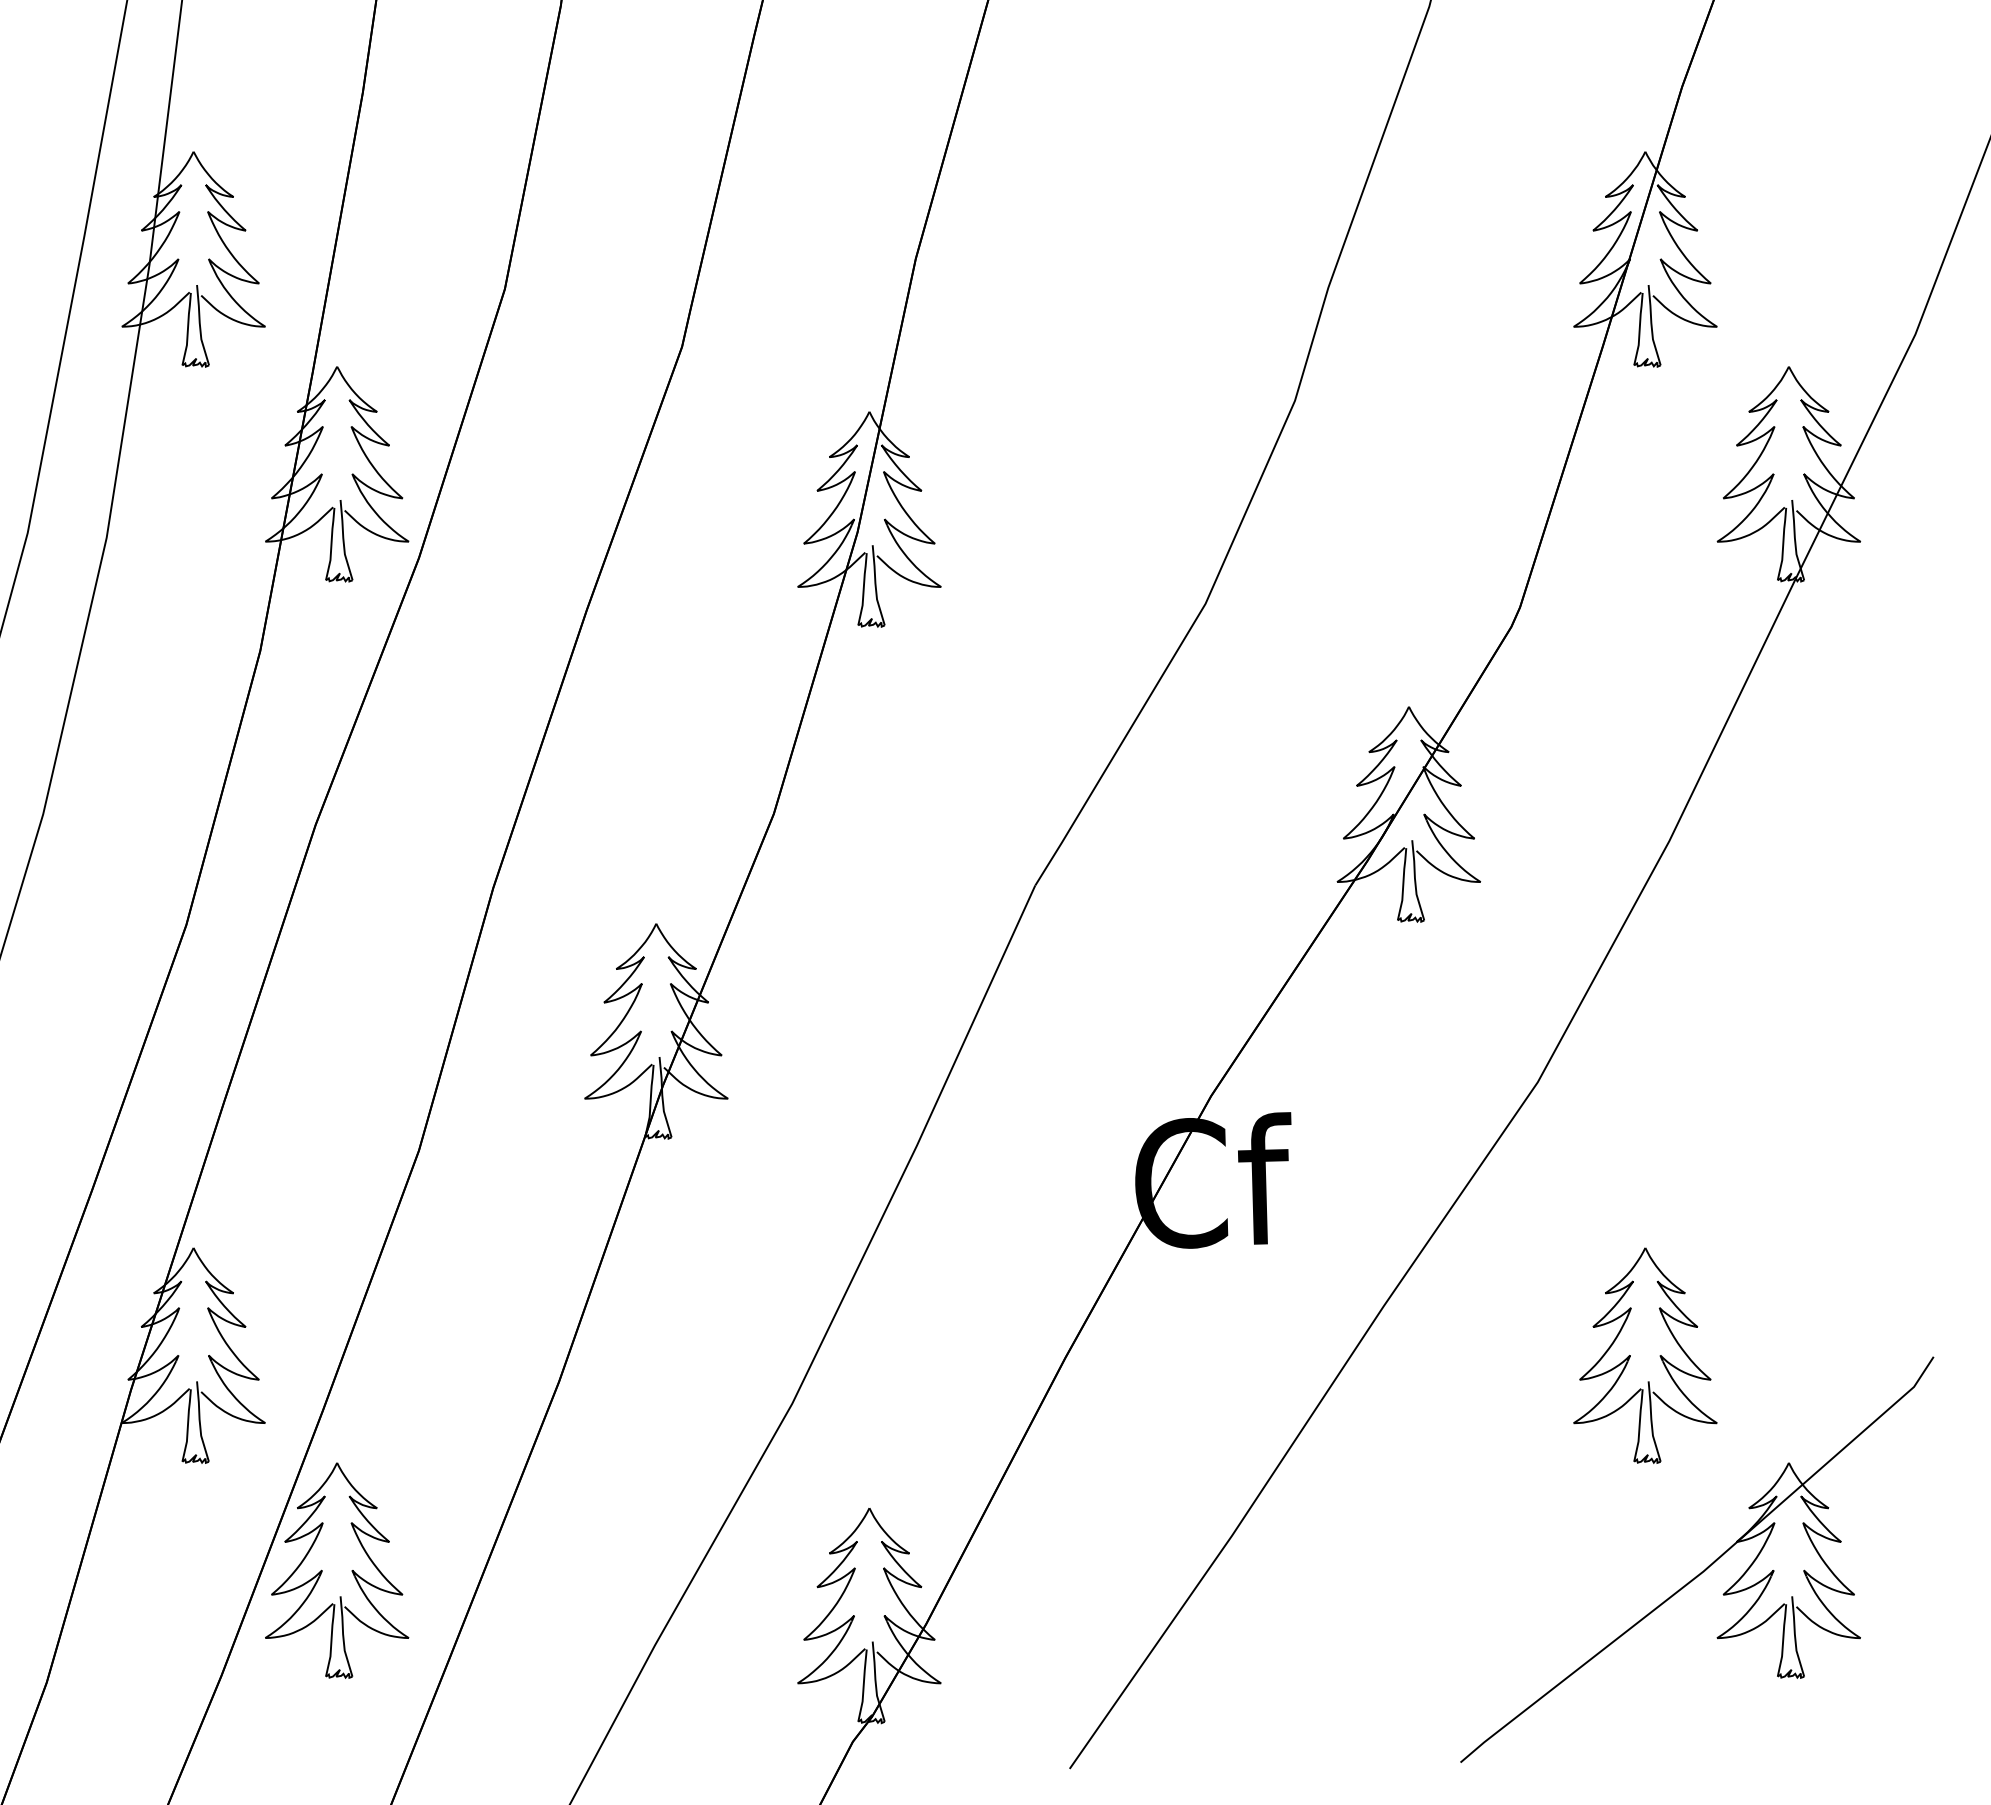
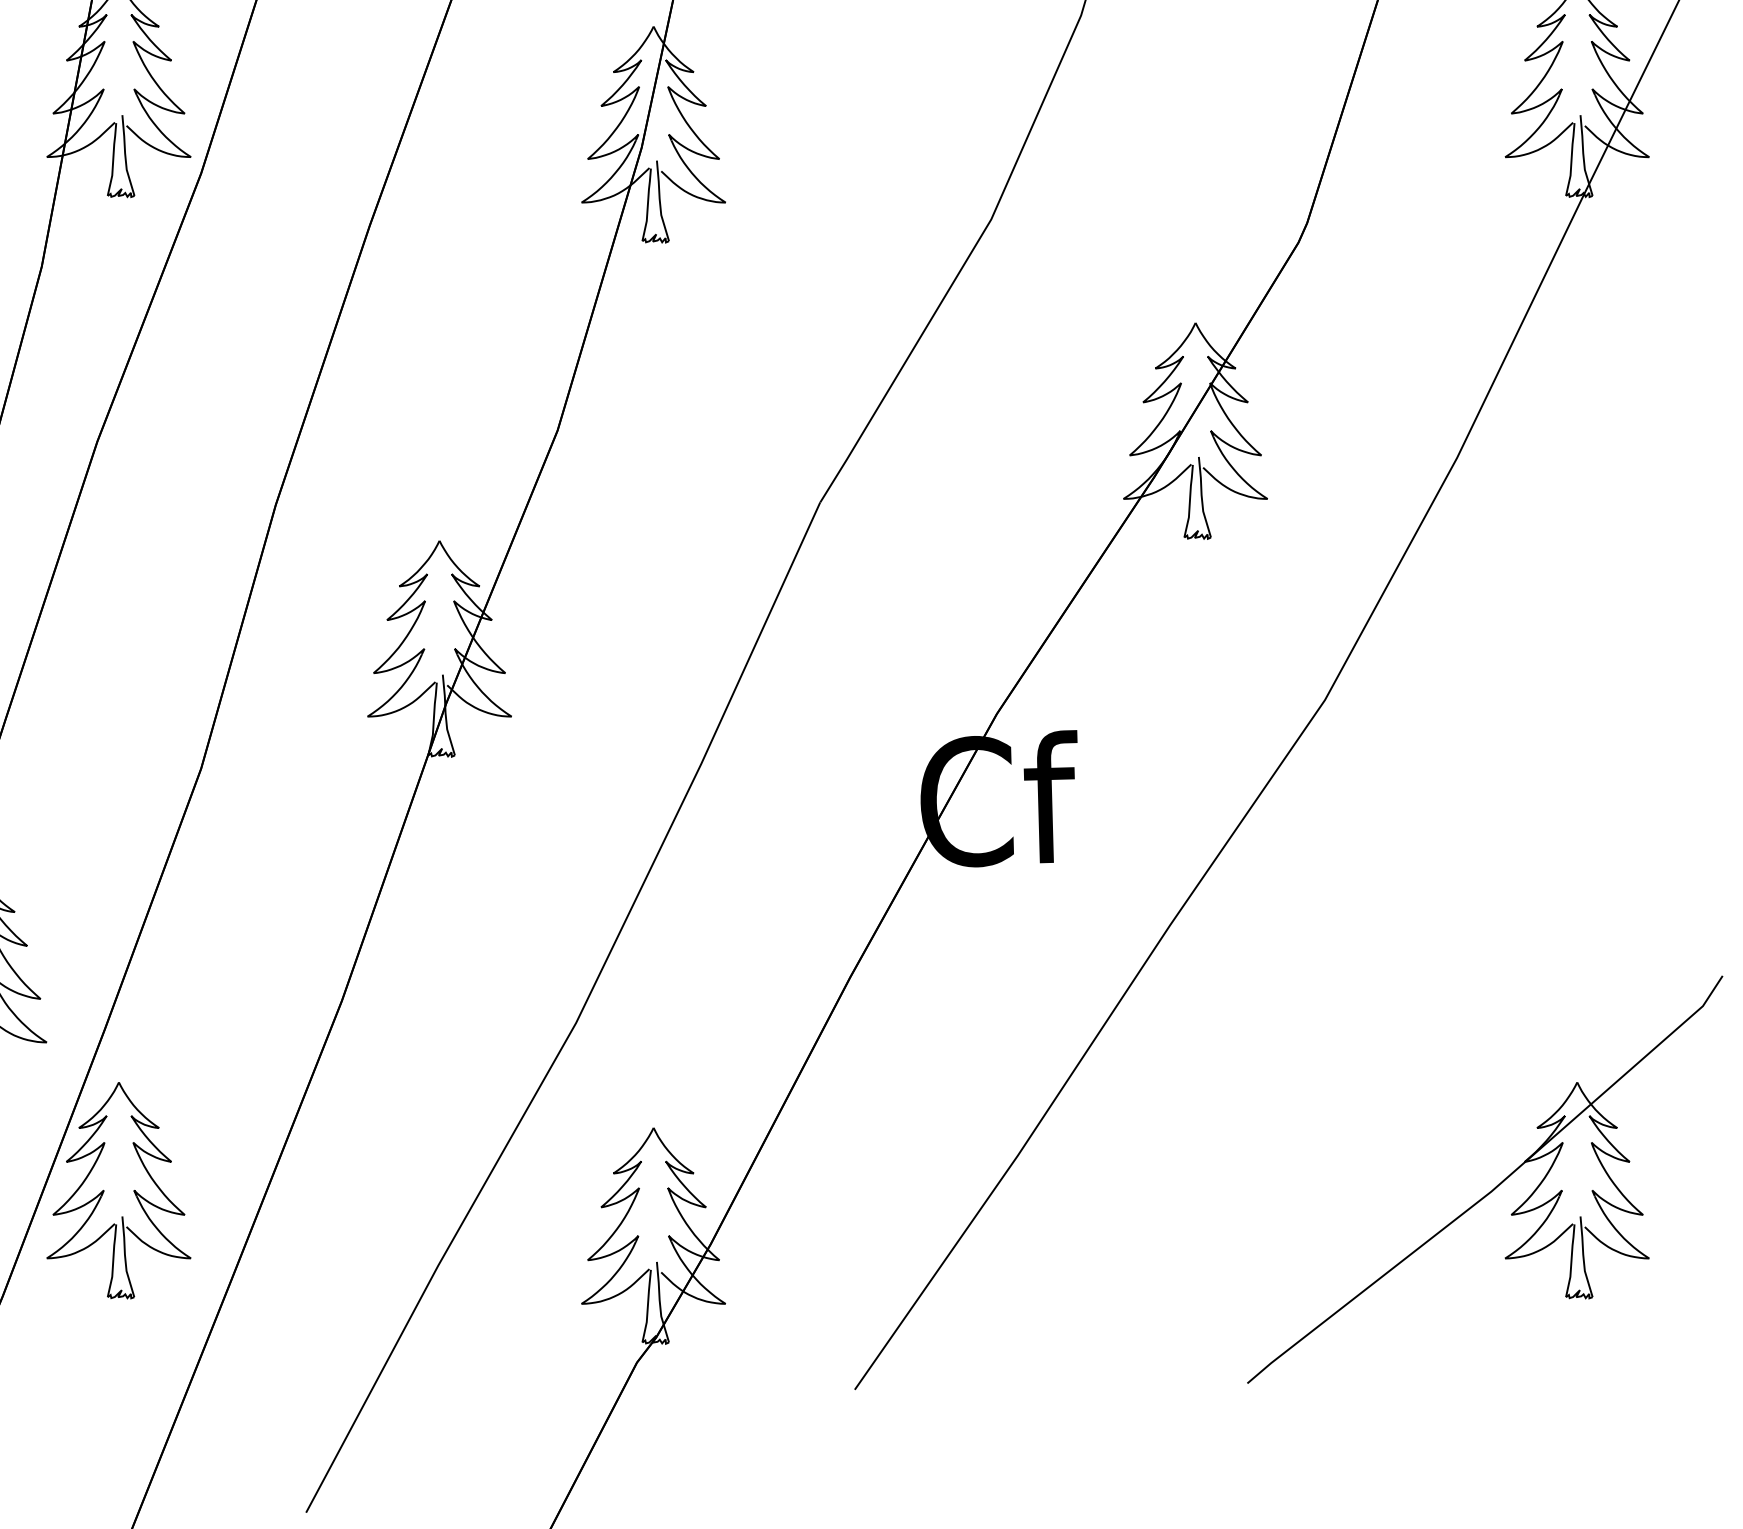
part: (1659, 1355) -> (1447, 974), removed

